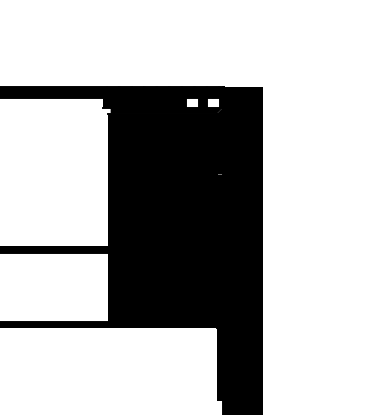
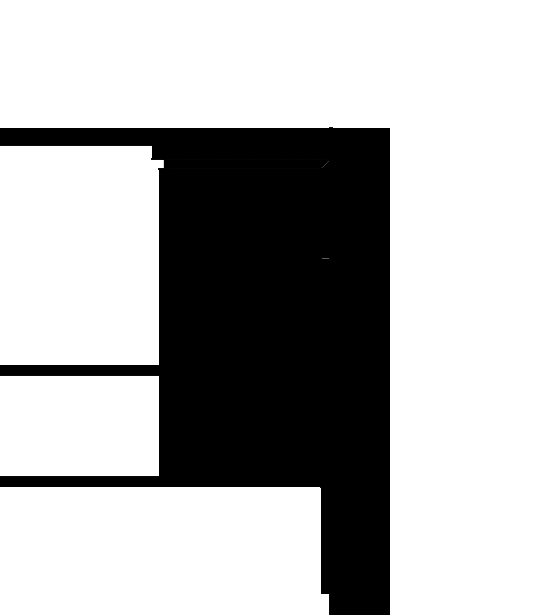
fill: (192, 102) -> (285, 151), added
fill: (213, 102) -> (316, 151), added

